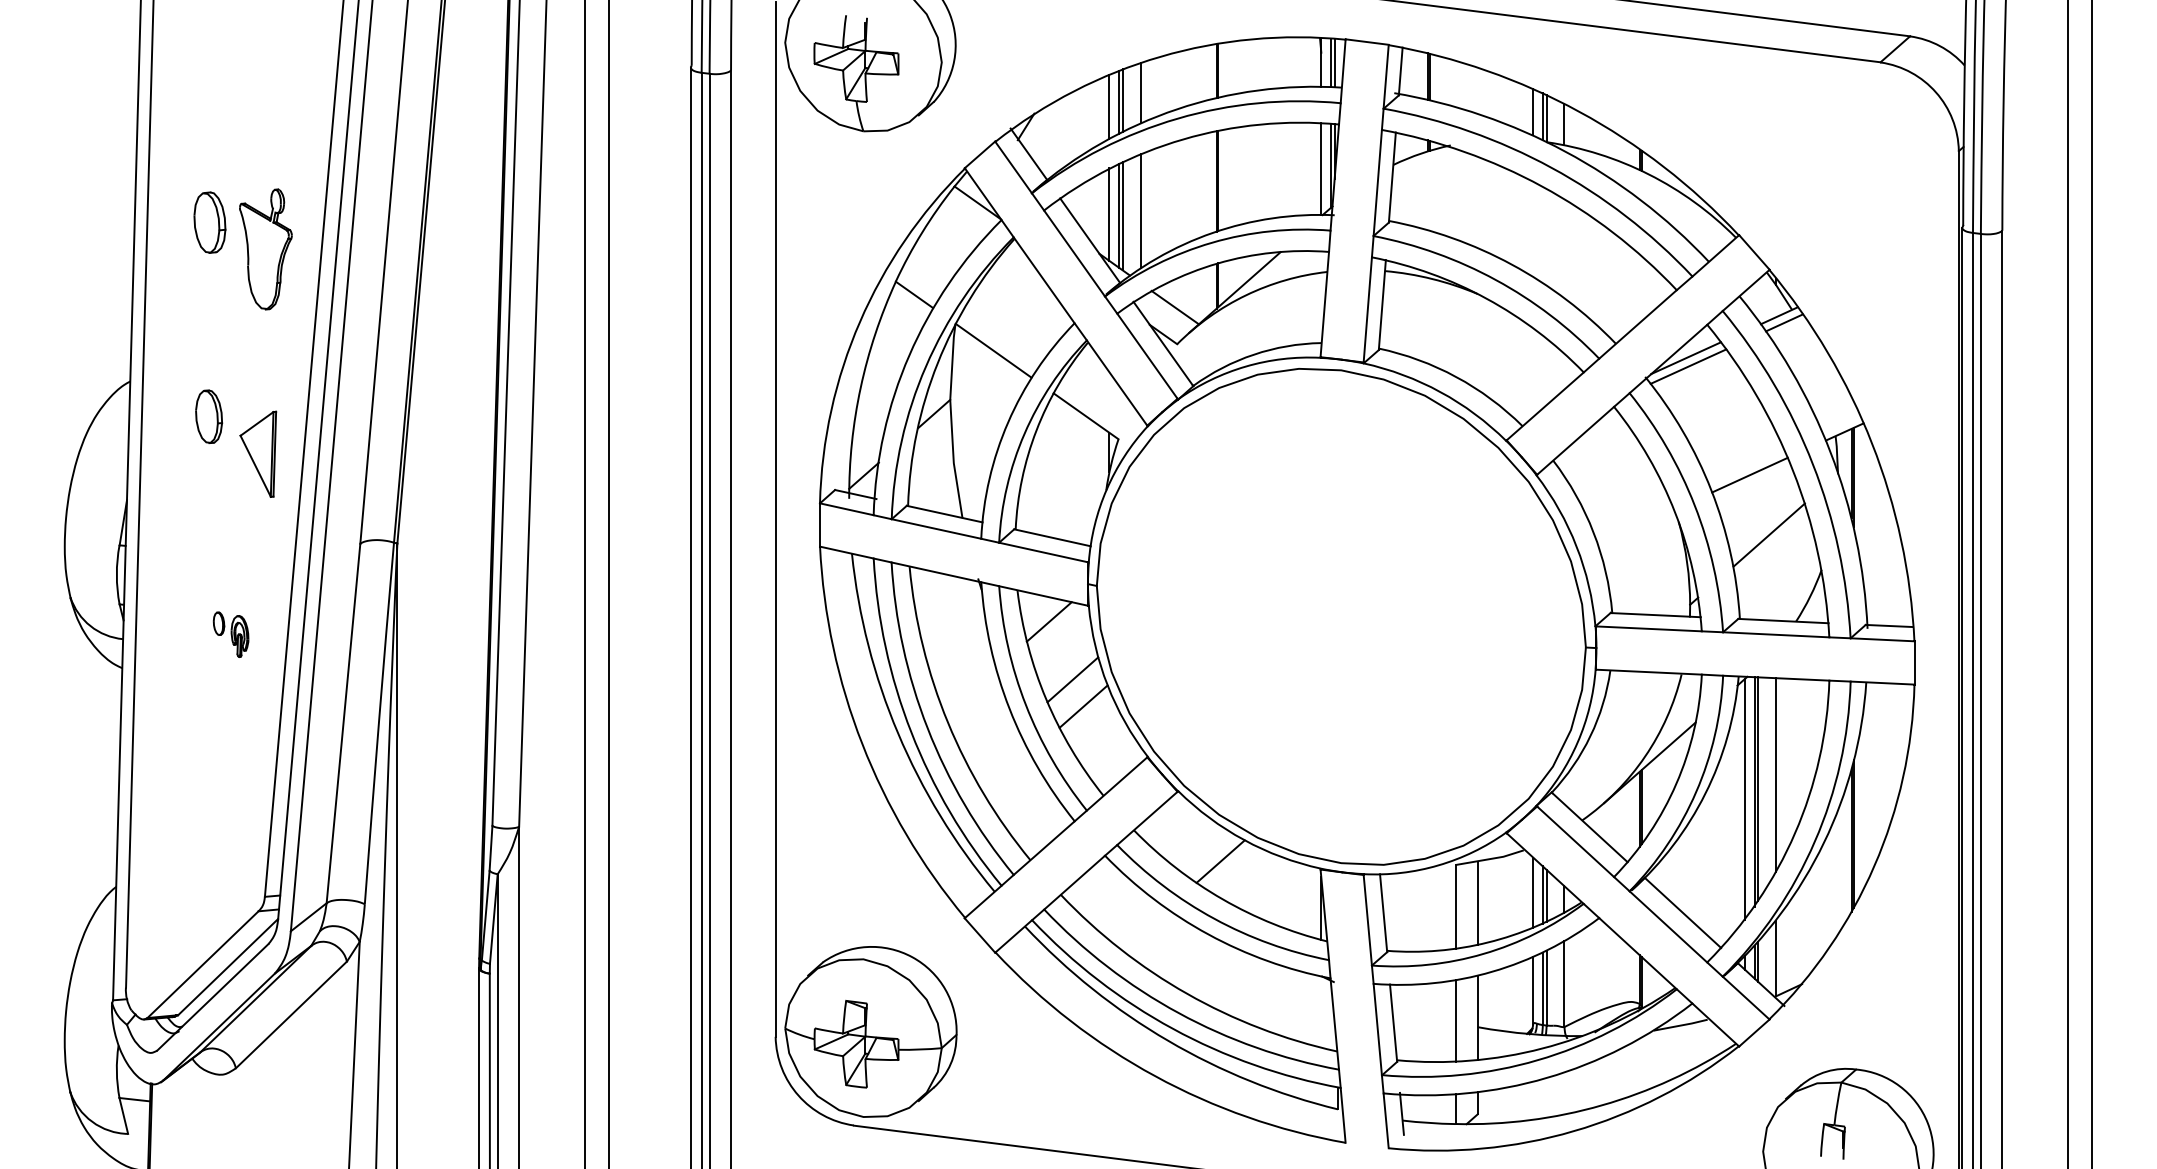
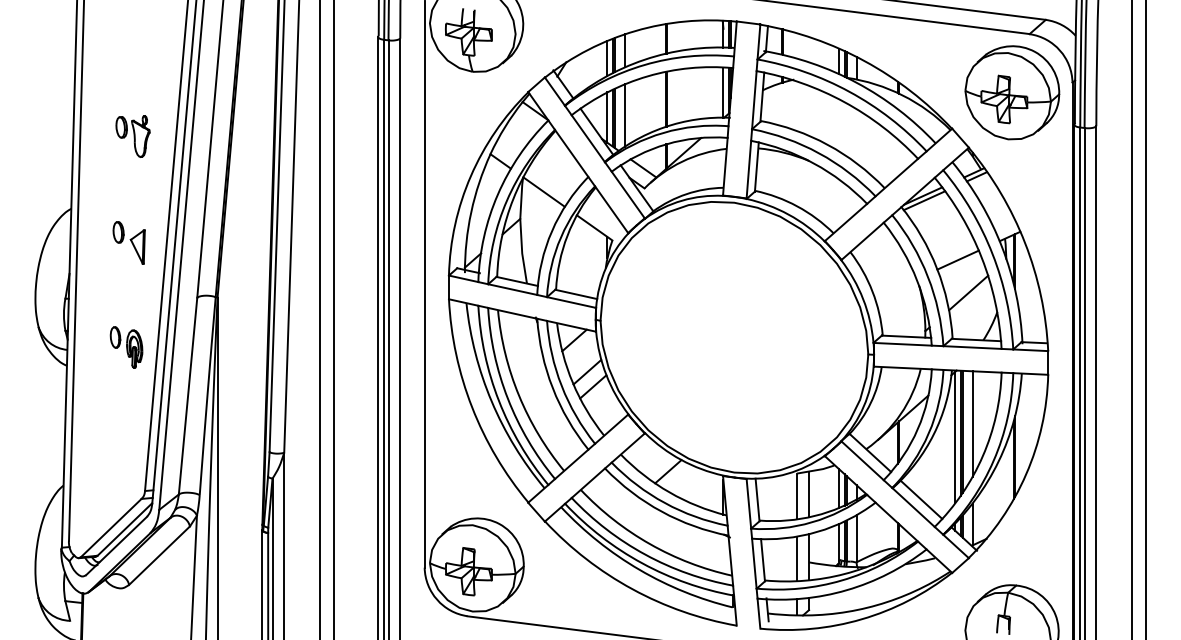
part: (1849, 168) -> (1012, 92), added
part: (242, 249) -> (132, 136), size x0.62
part: (234, 442) -> (128, 242), size x0.71
part: (231, 634) -> (126, 347), size x1.67

